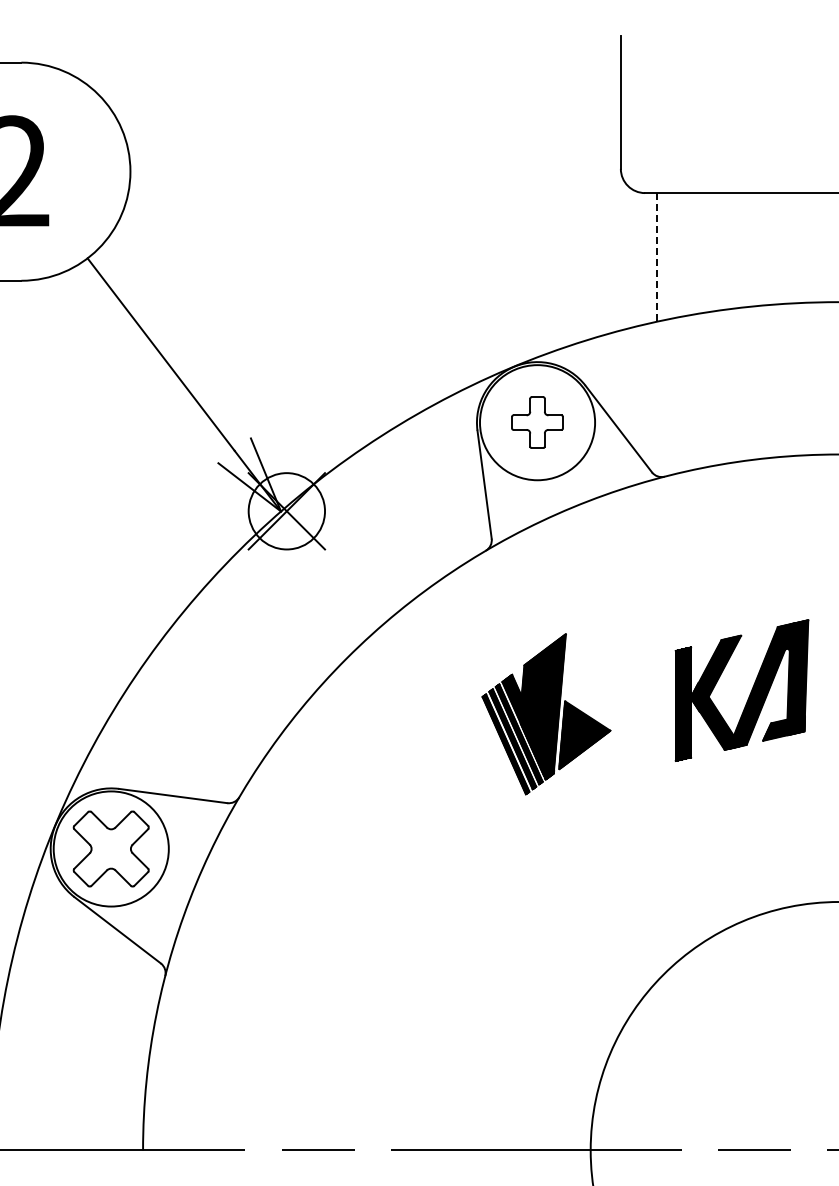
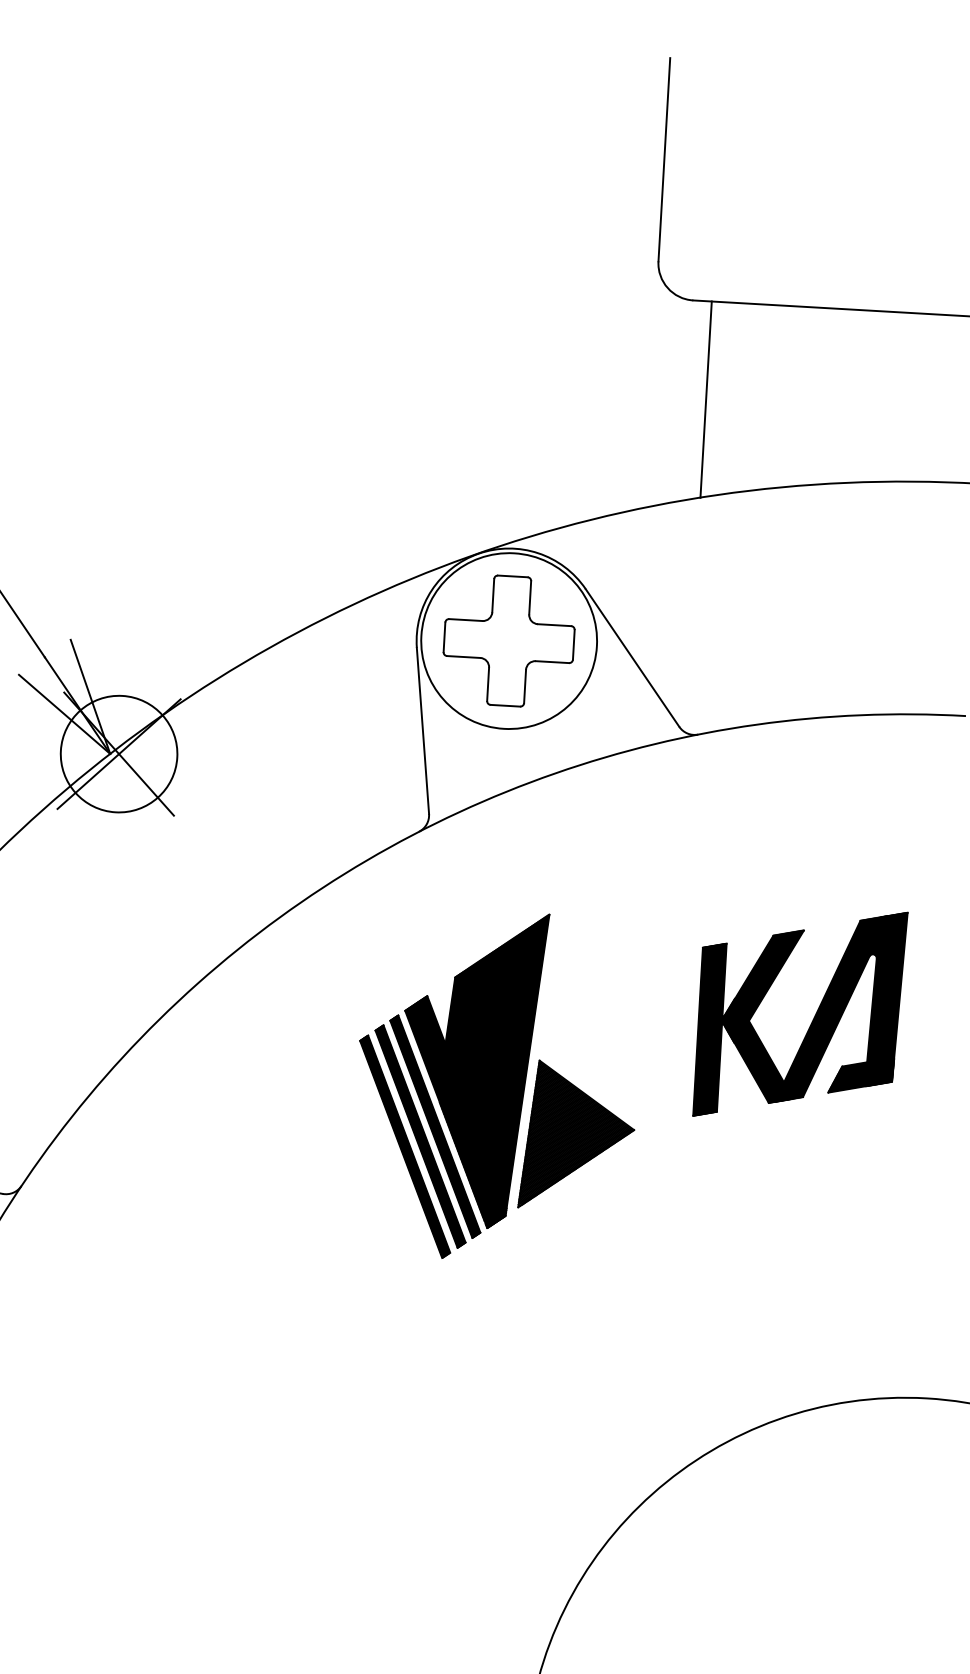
line: (657, 257) -> (706, 399), dashed -> solid
part: (537, 422) -> (509, 640), size x1.67
part: (749, 694) -> (811, 1020), moved
part: (546, 714) -> (497, 1086), size x1.43

